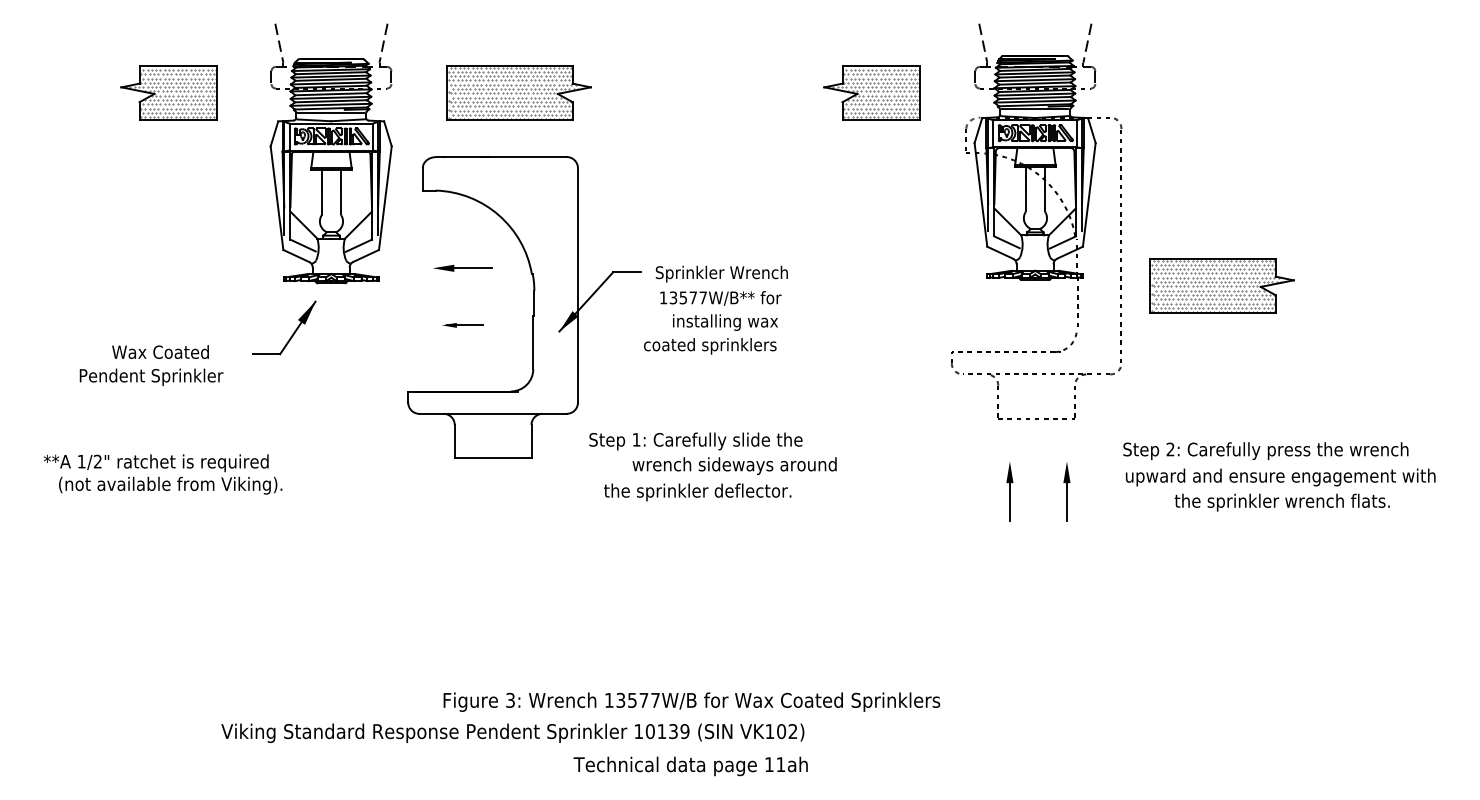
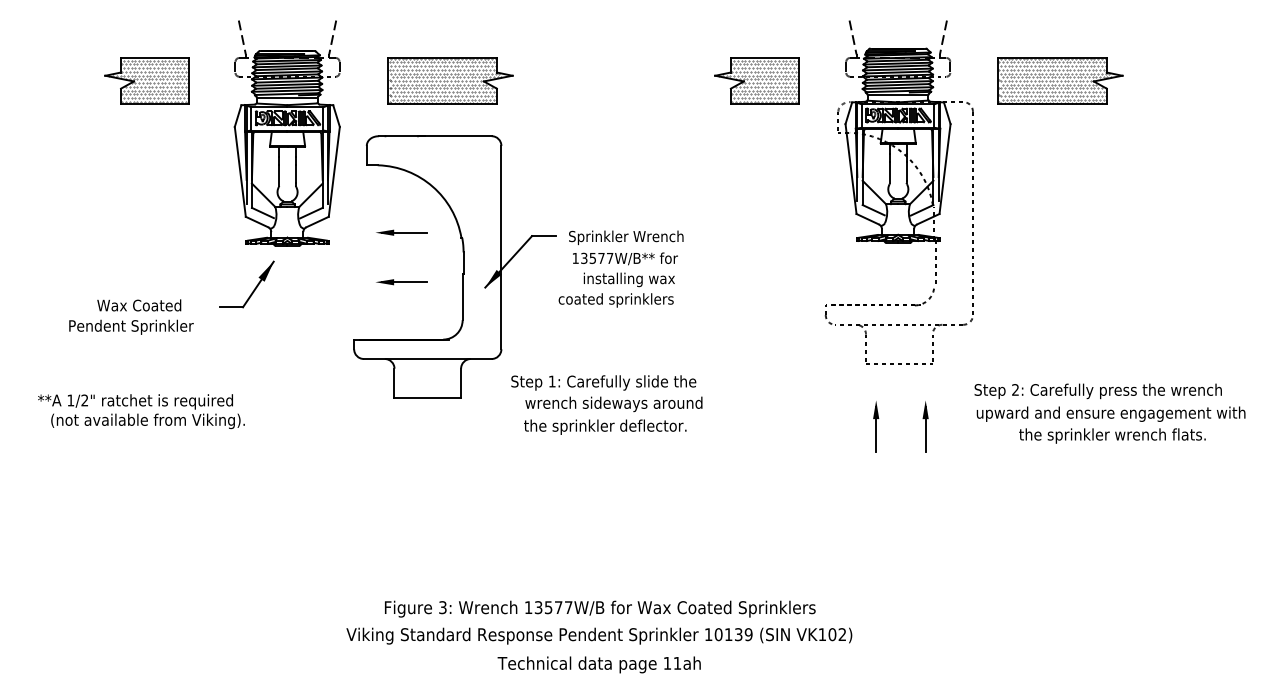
part: (1221, 285) -> (1059, 80), moved
part: (462, 325) -> (401, 282), size x1.43
text: (734, 465) -> (613, 403), moved
text: (512, 732) -> (599, 635), moved

